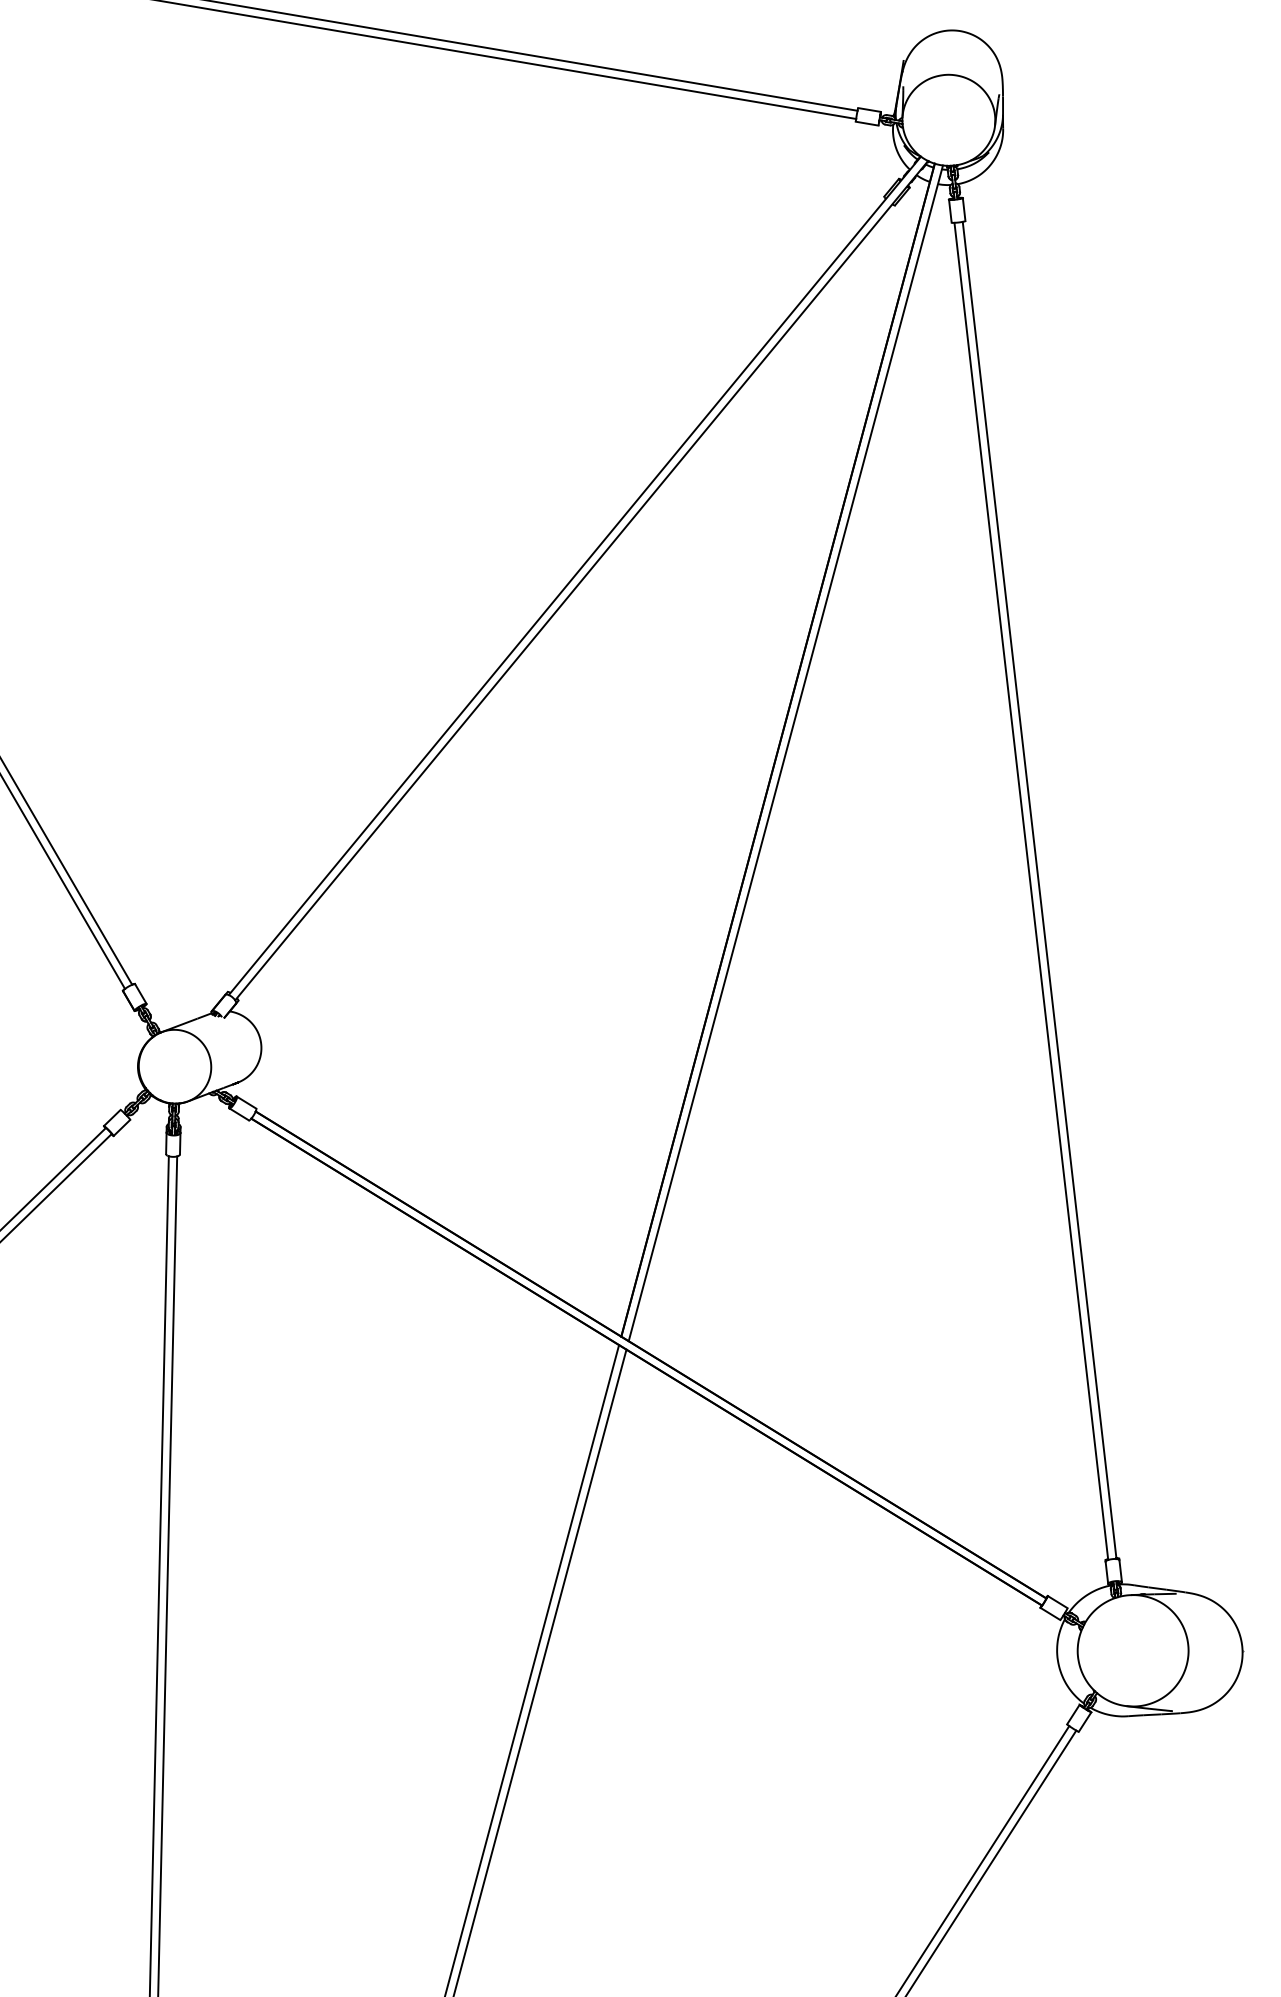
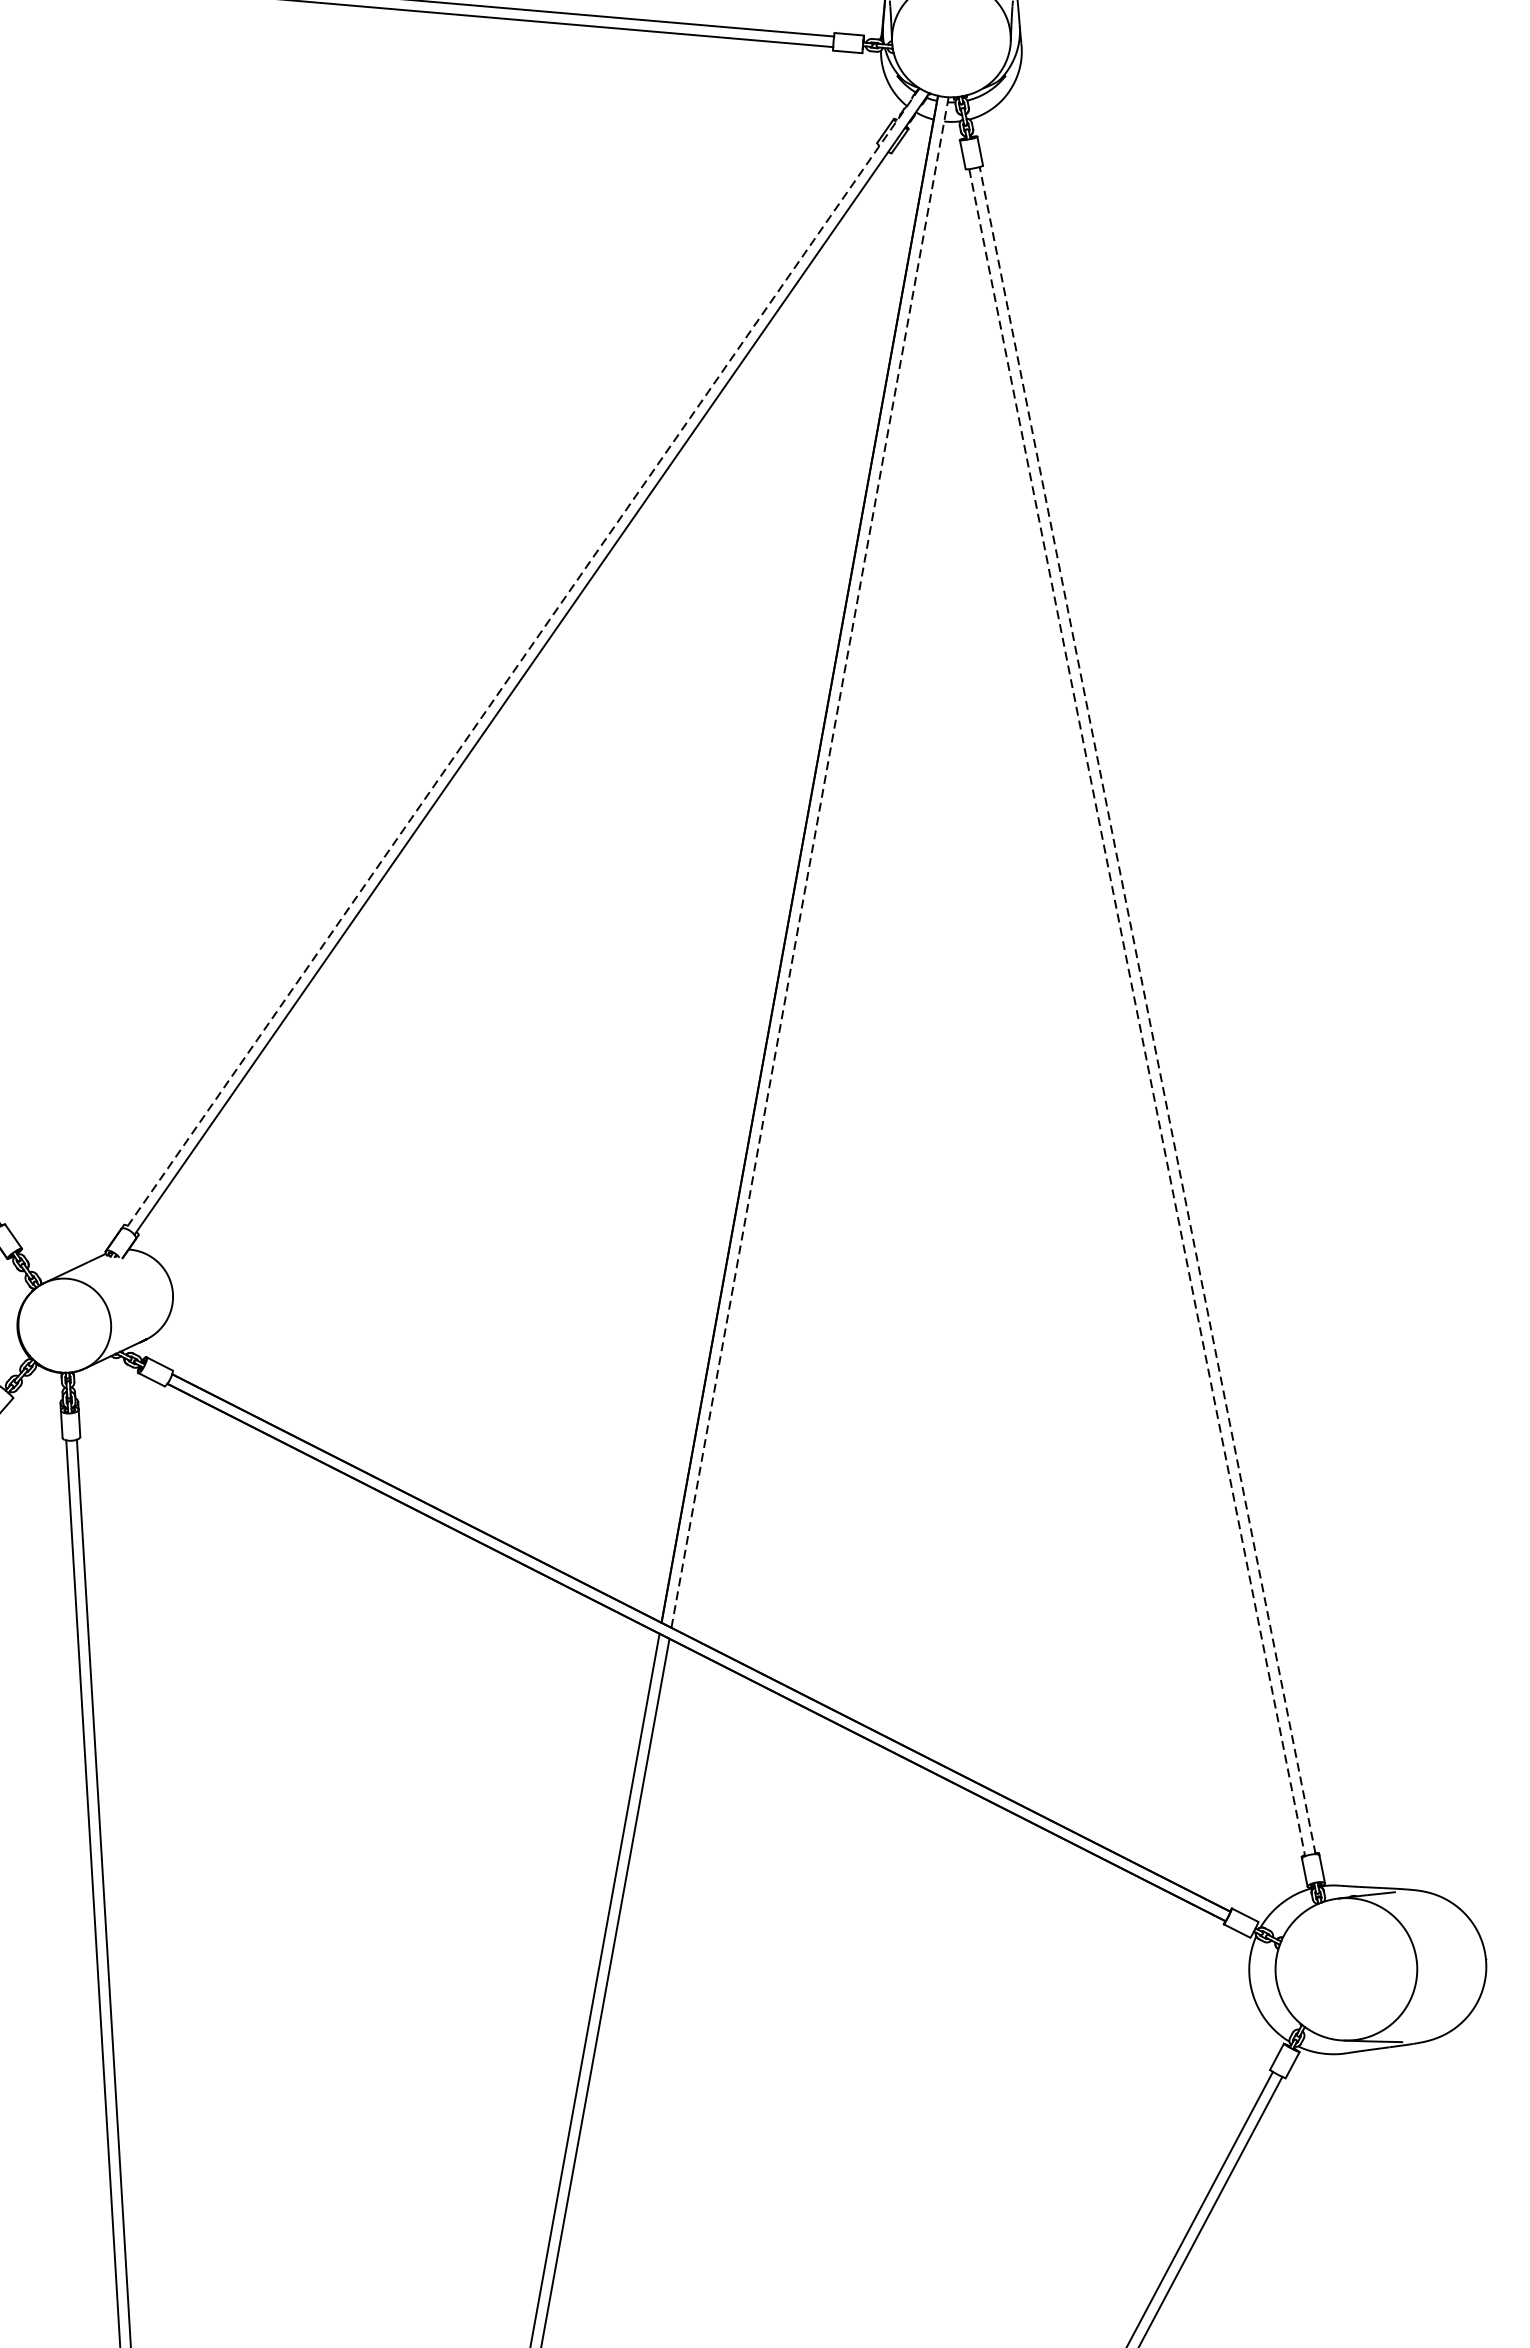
line: (574, 575) -> (522, 658), solid -> dashed
line: (785, 753) -> (809, 862), solid -> dashed
line: (1039, 889) -> (1147, 1009), solid -> dashed
line: (1031, 891) -> (1137, 1012), solid -> dashed

